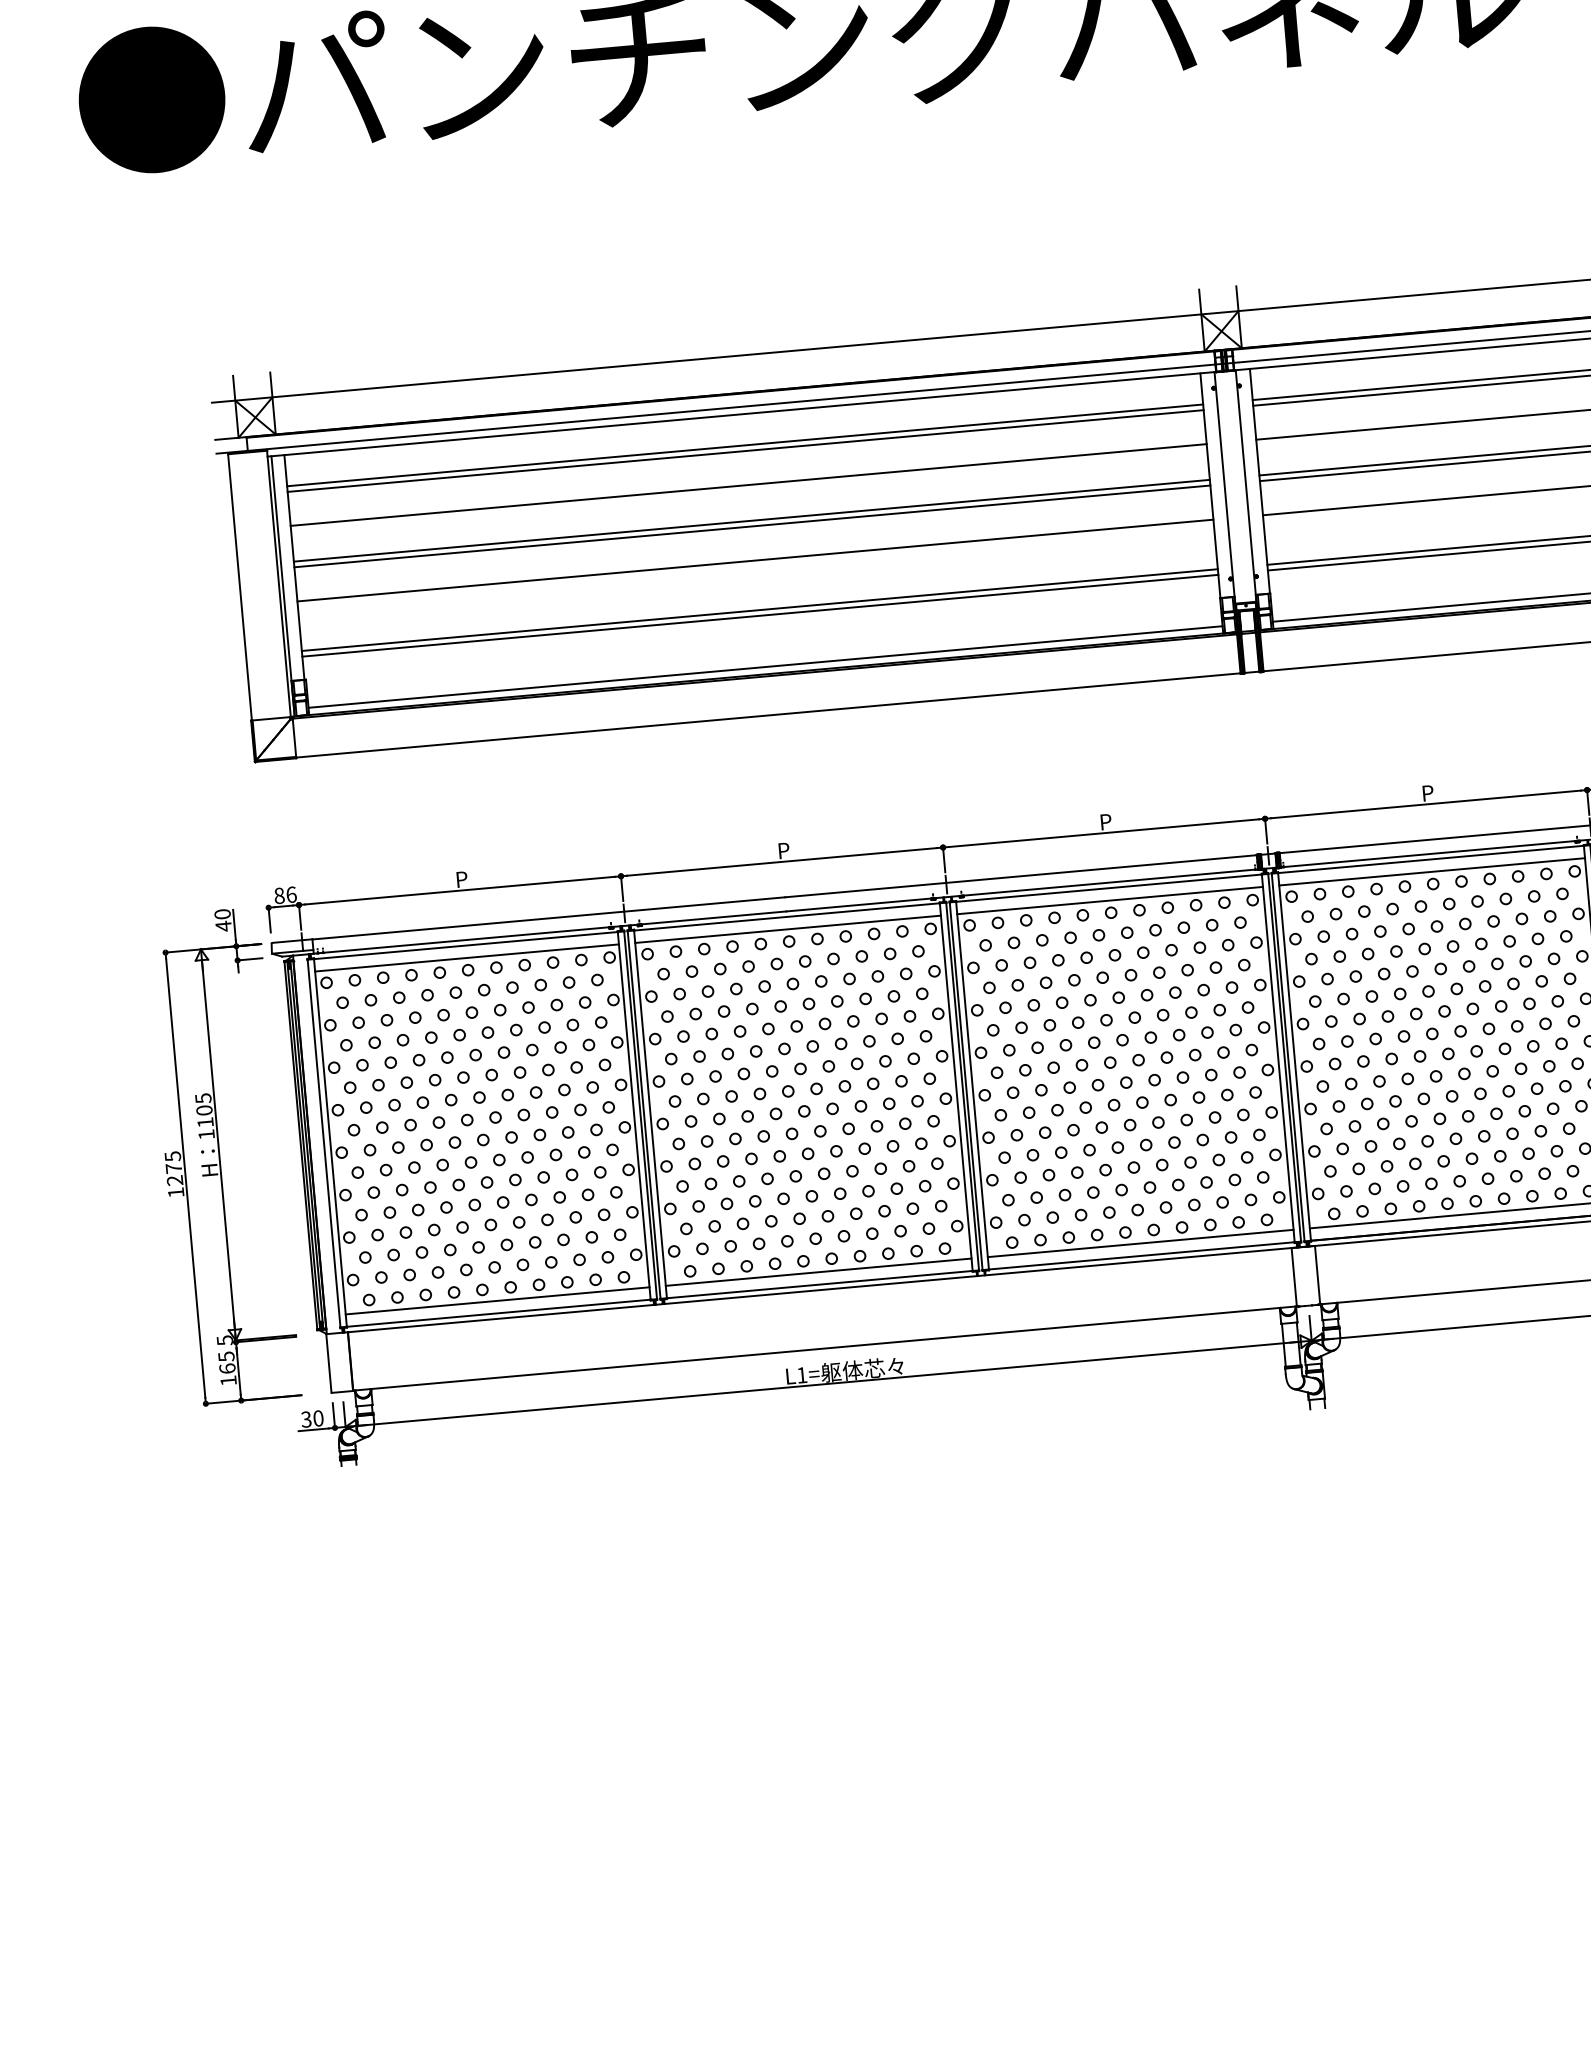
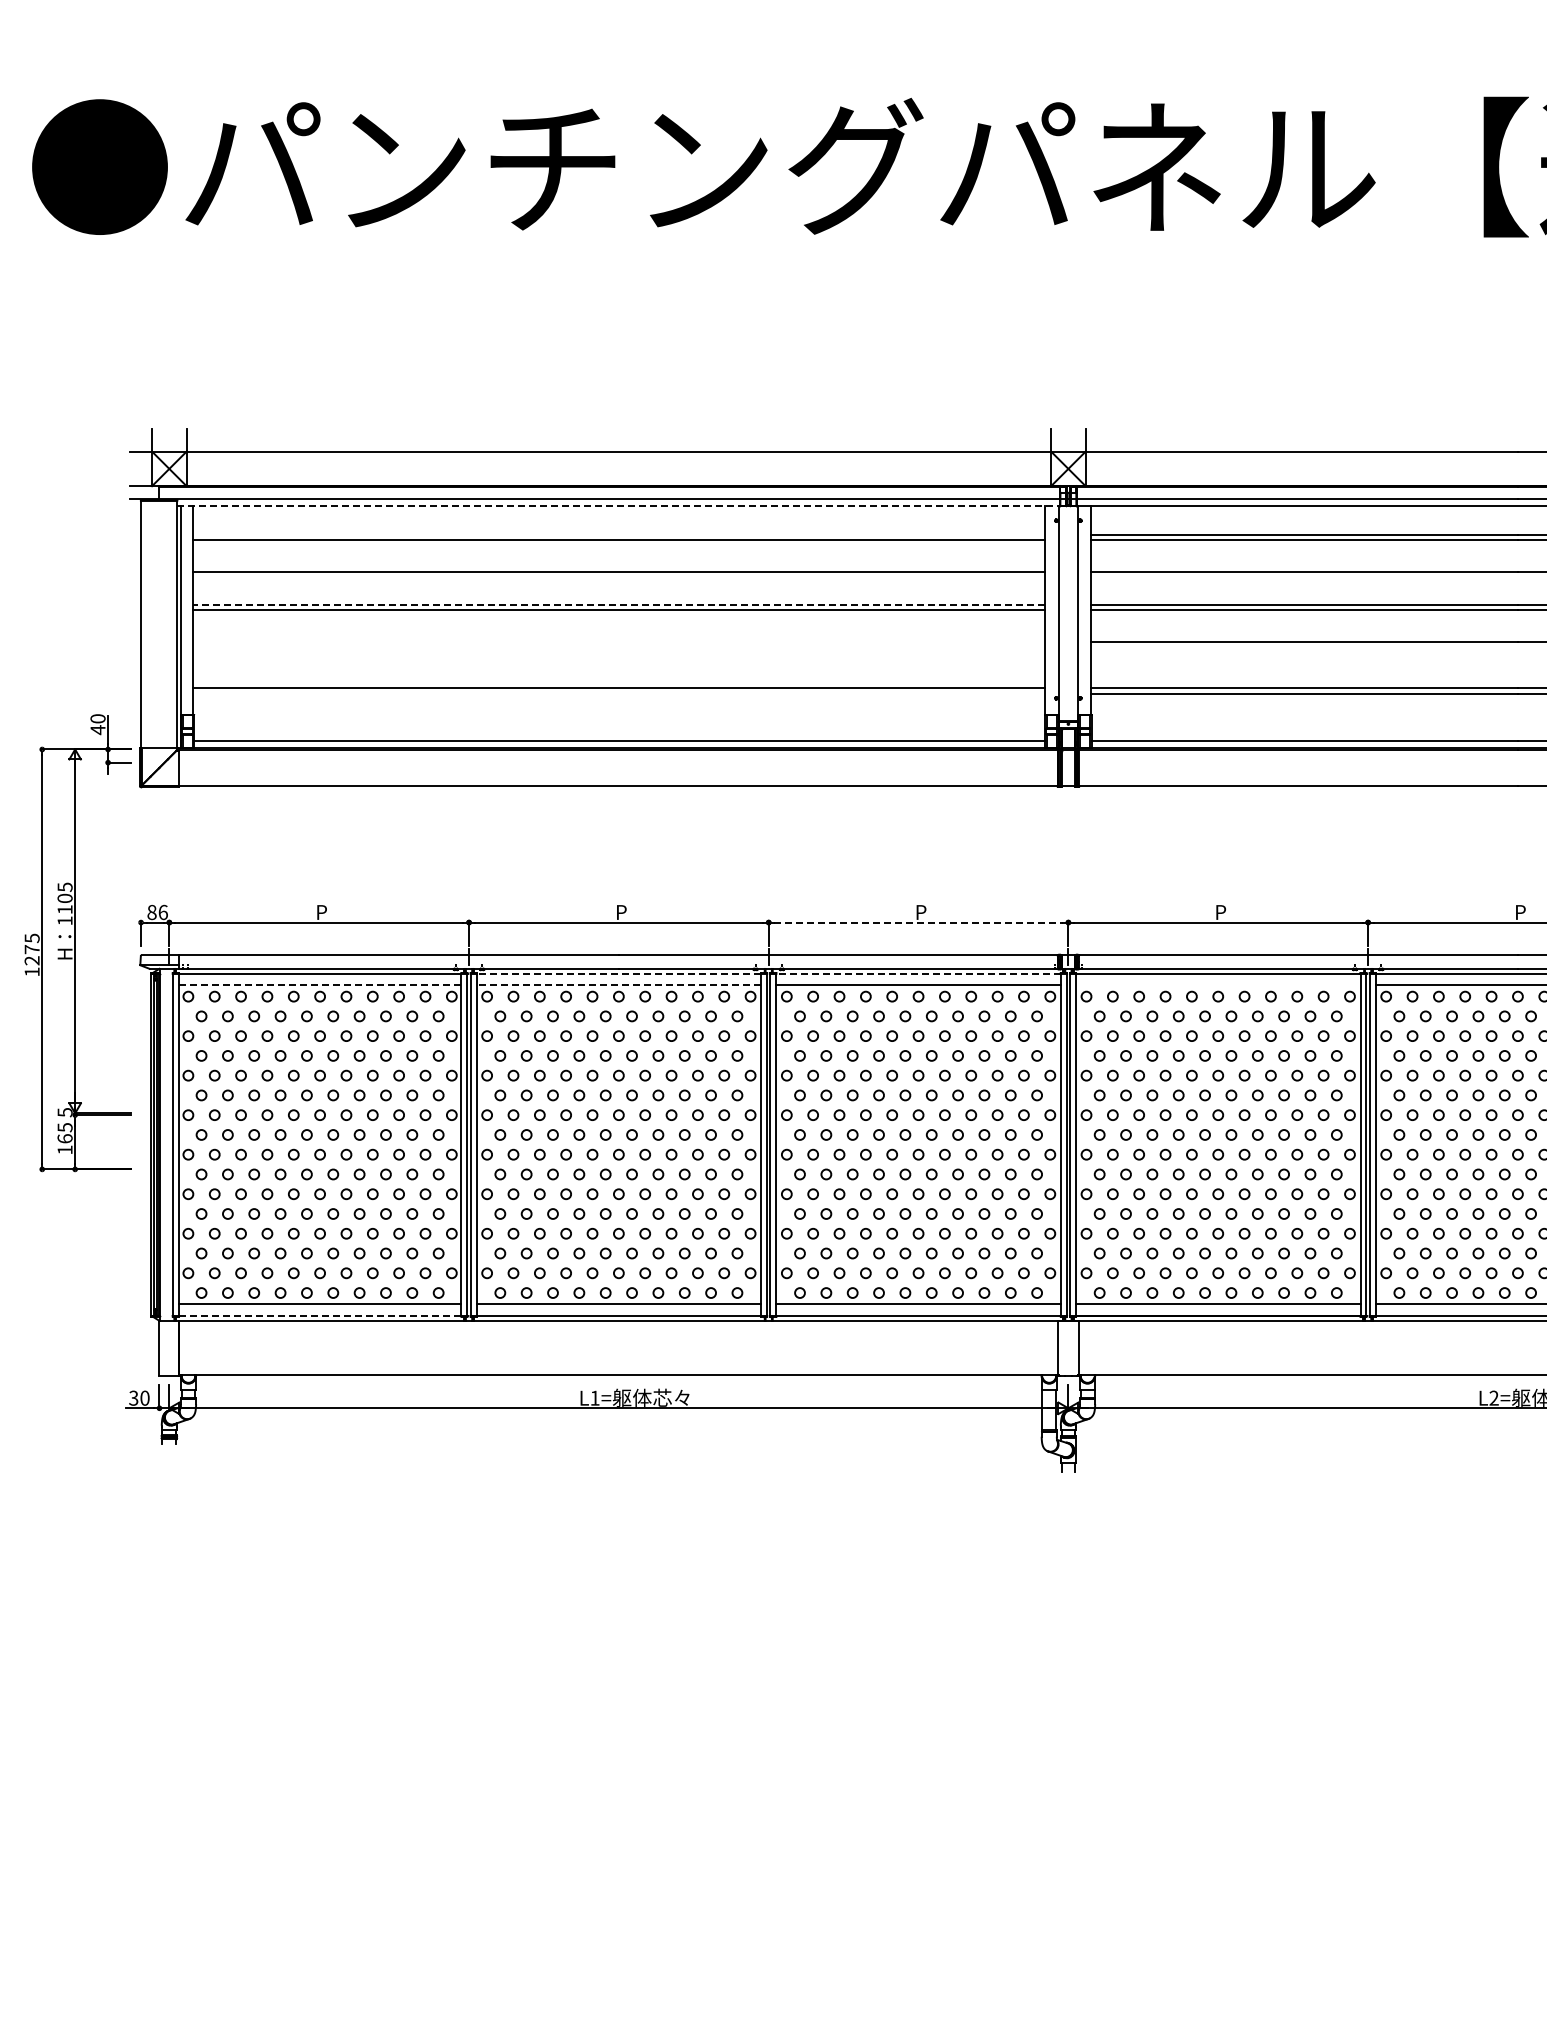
line: (742, 413) -> (619, 505), solid -> dashed
line: (744, 444) -> (618, 534), removed
line: (751, 521) -> (618, 605), solid -> dashed
line: (754, 561) -> (618, 642), removed
line: (759, 615) -> (618, 693), removed
line: (1105, 833) -> (919, 922), solid -> dashed
line: (1431, 872) -> (1217, 985), removed
line: (1108, 887) -> (918, 973), solid -> dashed
line: (786, 916) -> (618, 973), solid -> dashed
line: (787, 929) -> (618, 985), solid -> dashed
line: (467, 958) -> (320, 985), solid -> dashed
part: (222, 1157) -> (77, 943), moved
line: (499, 1312) -> (320, 1315), solid -> dashed

